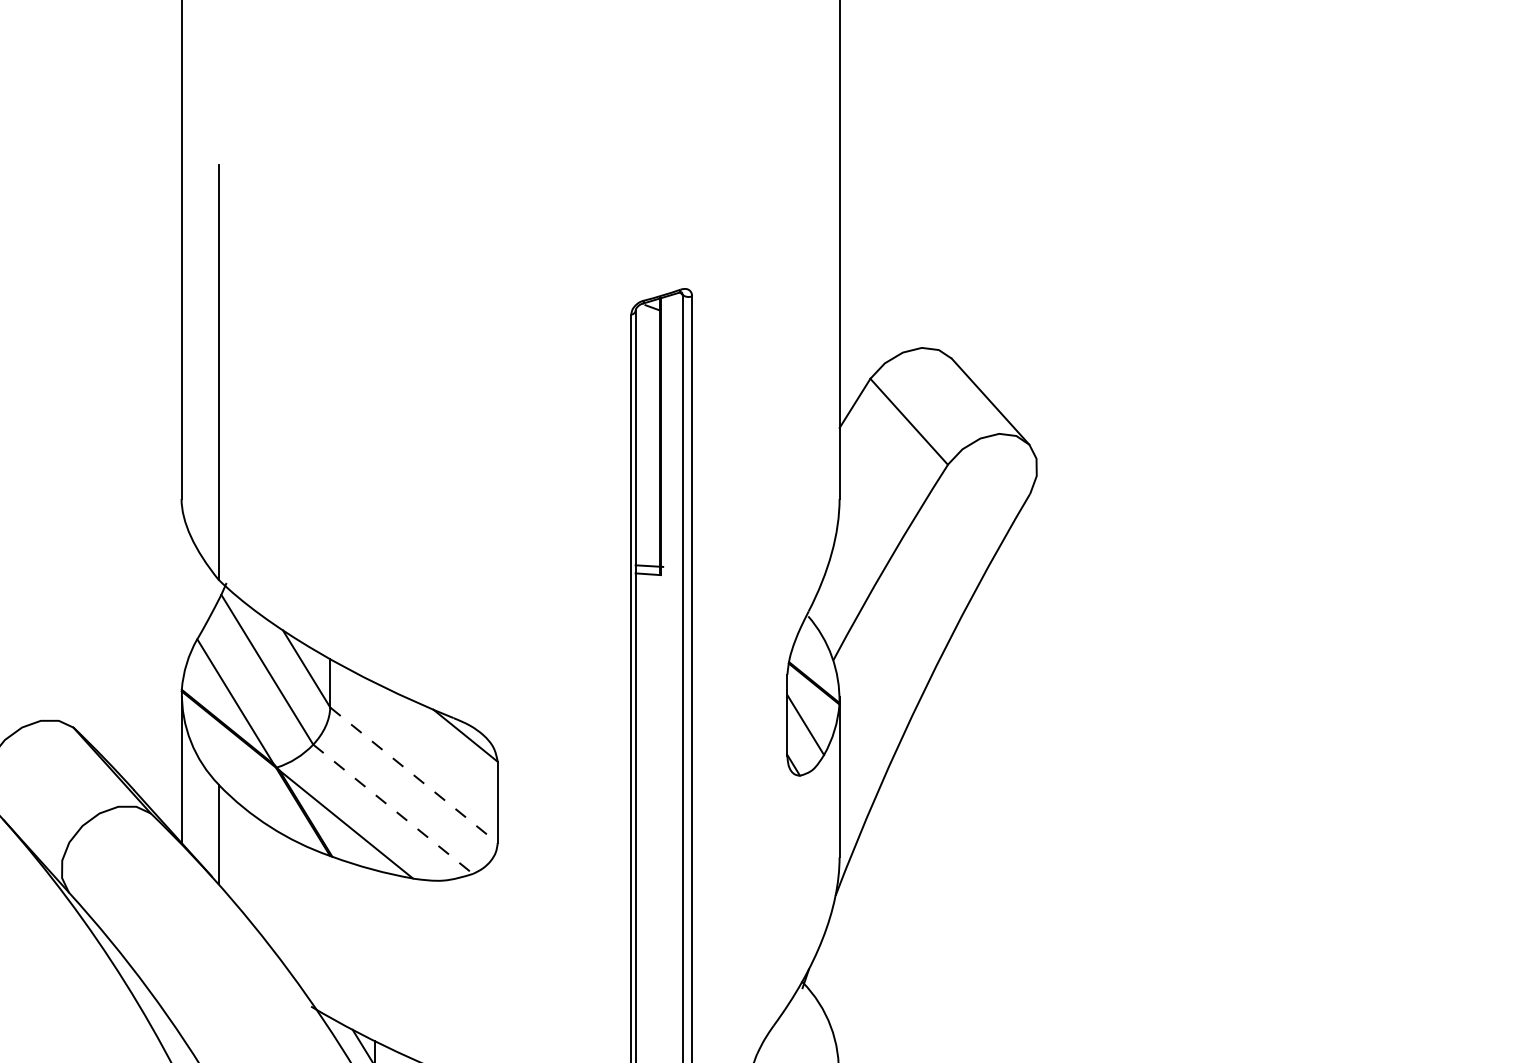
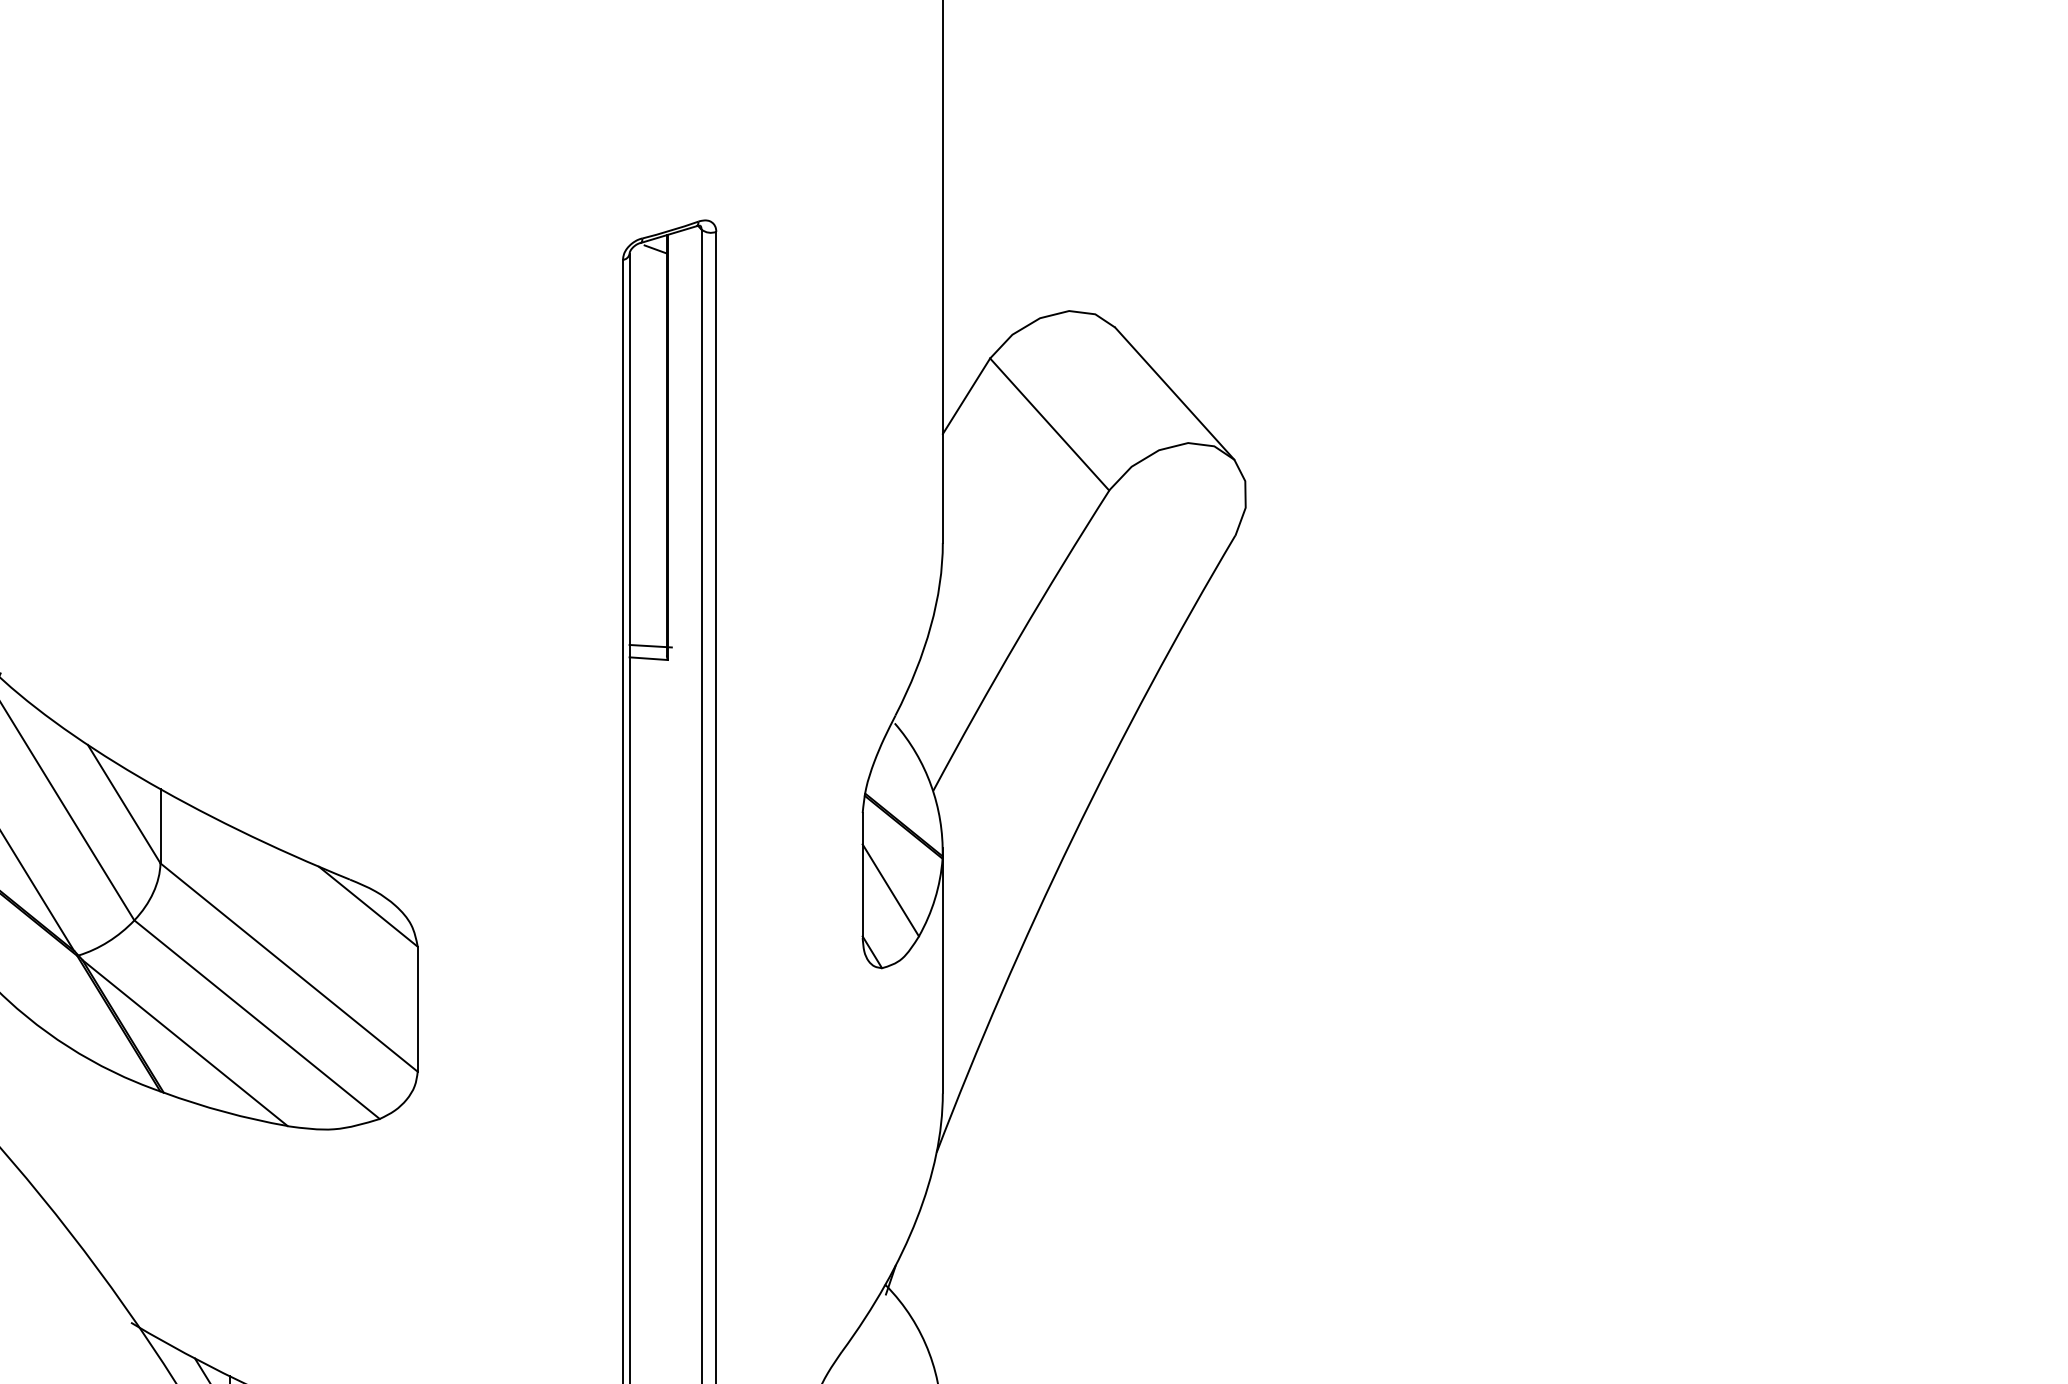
line: (414, 775) -> (289, 967), dashed -> solid
line: (393, 809) -> (257, 1020), dashed -> solid

